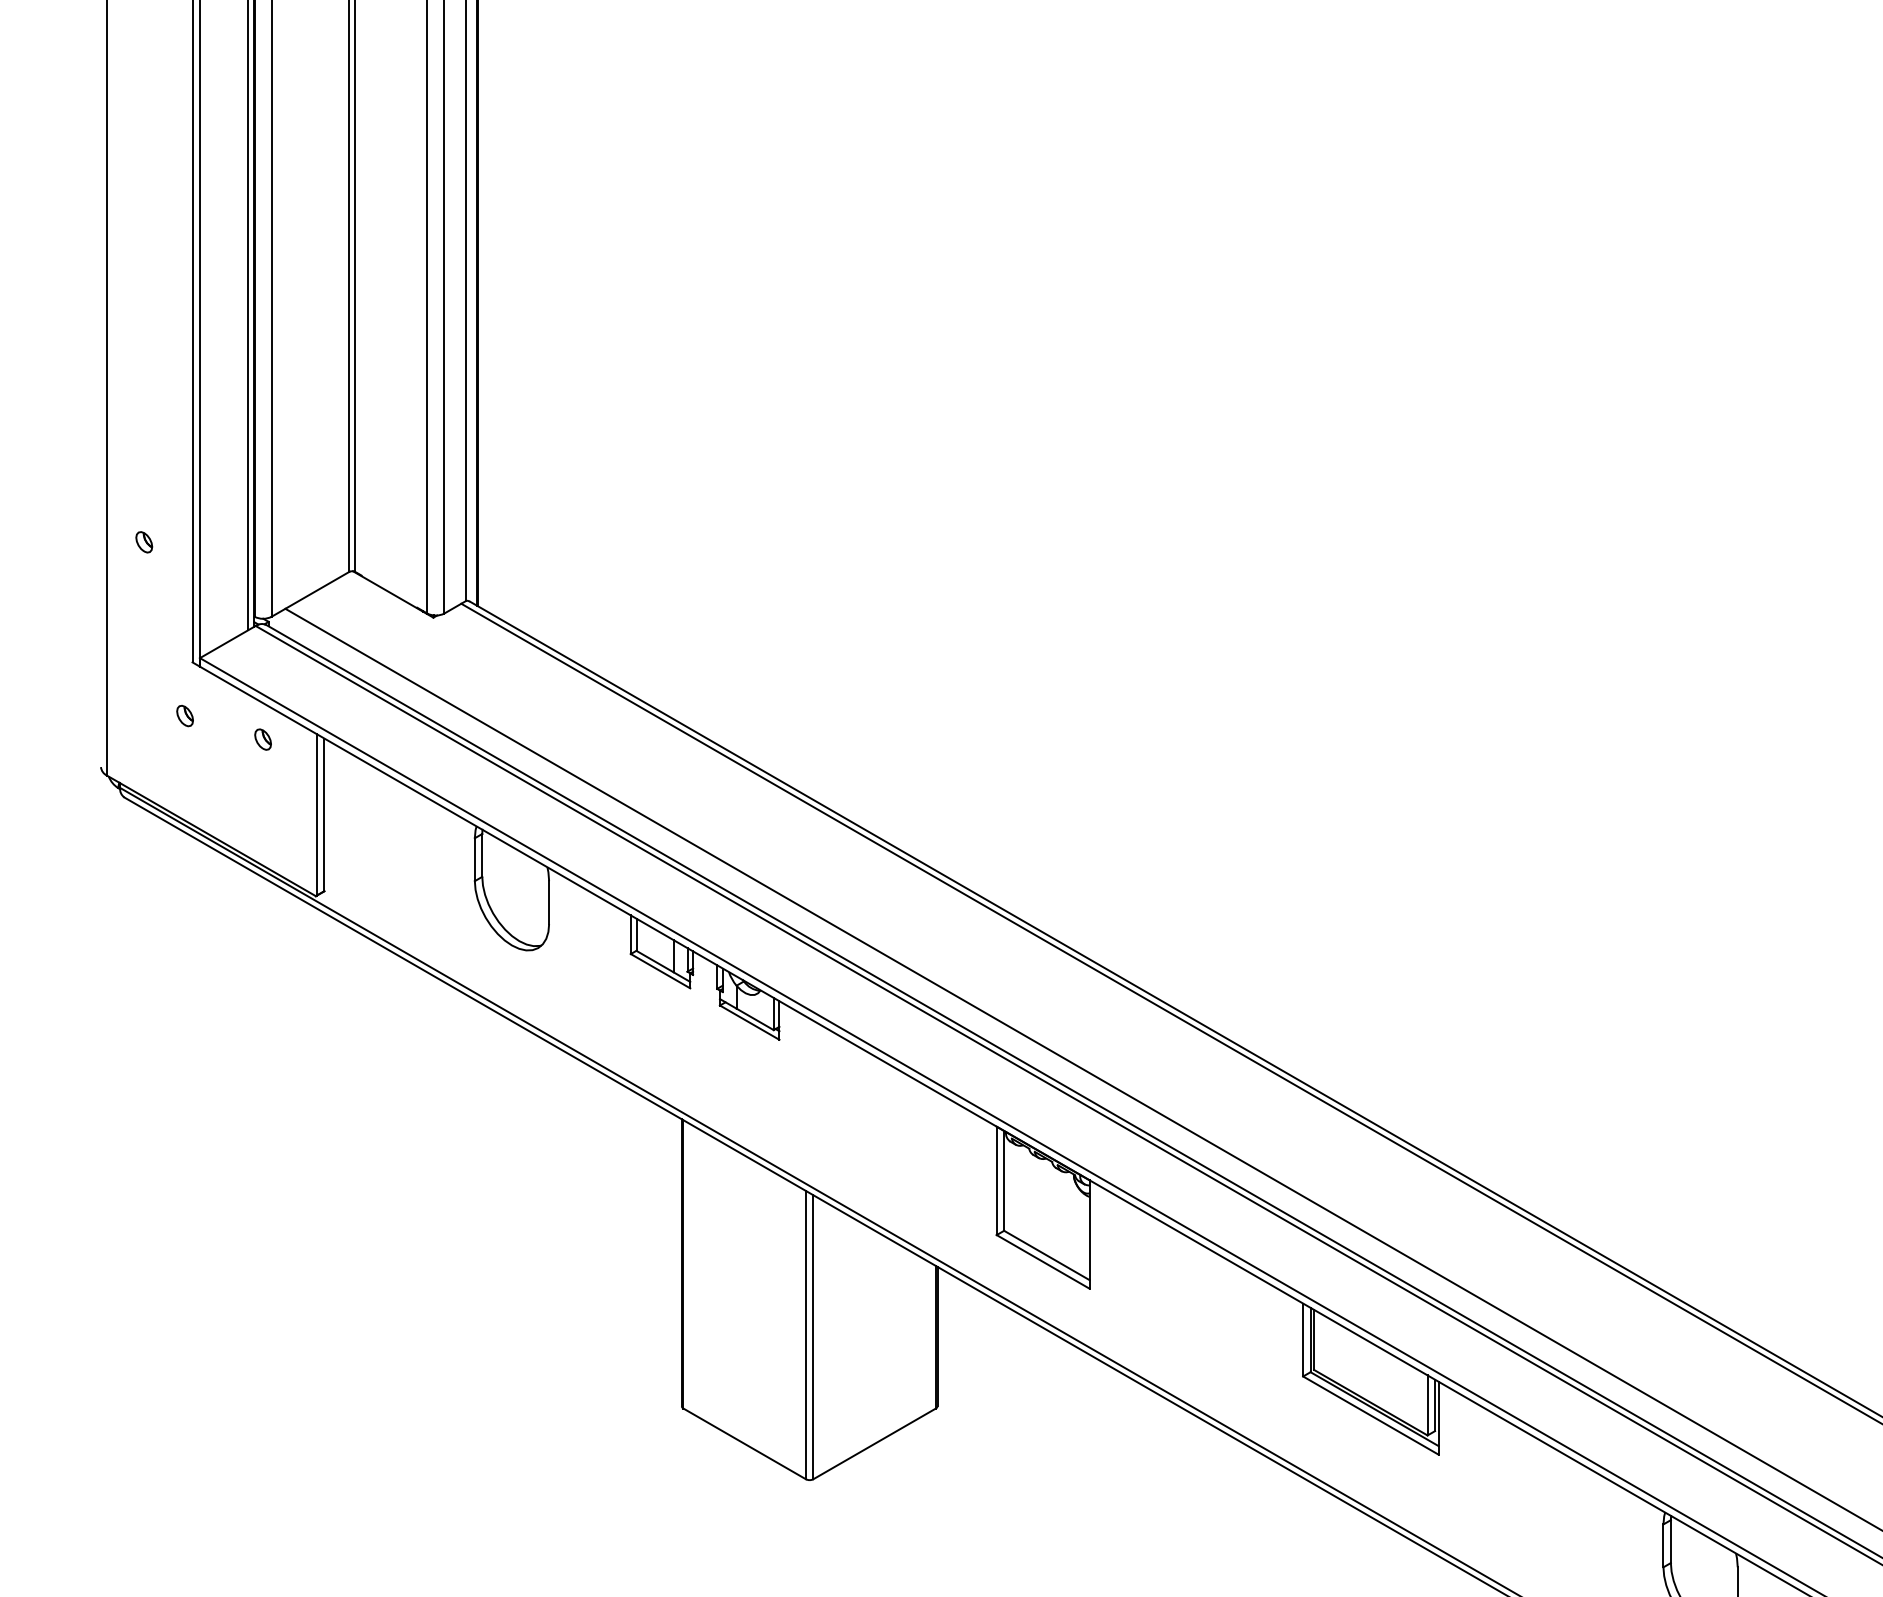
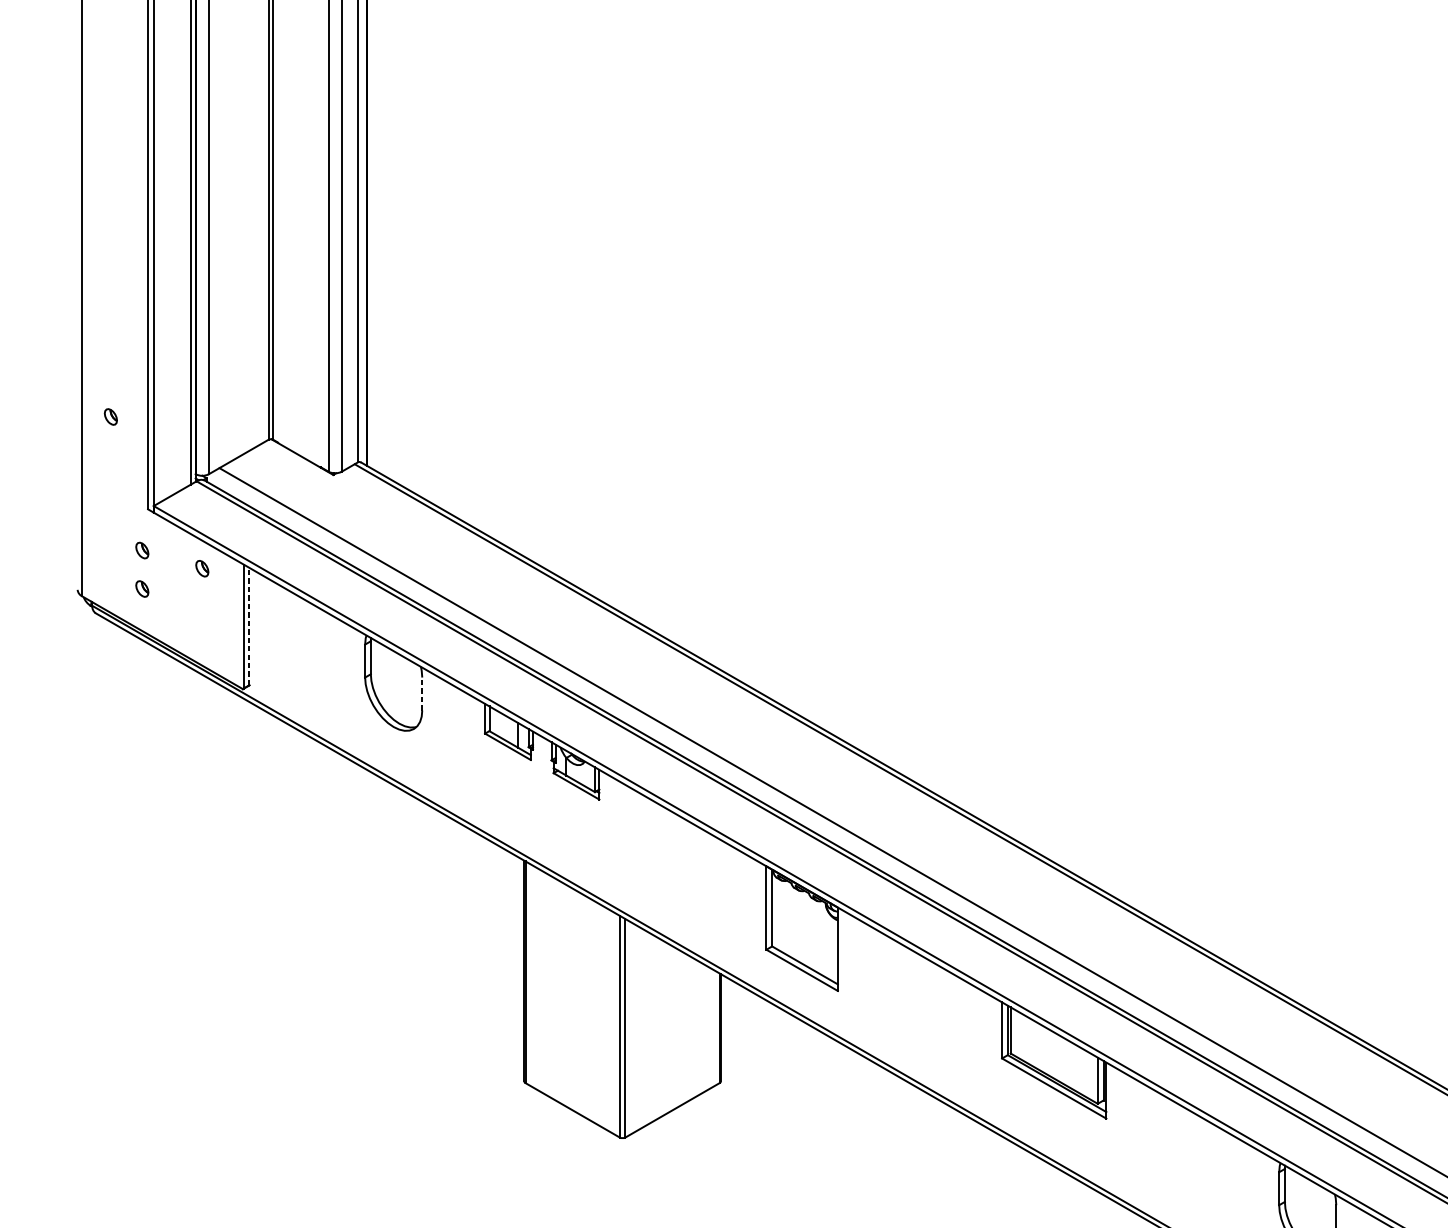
part: (184, 766) -> (141, 589), added
line: (324, 814) -> (249, 626), solid -> dashed
line: (549, 902) -> (422, 693), solid -> dashed

